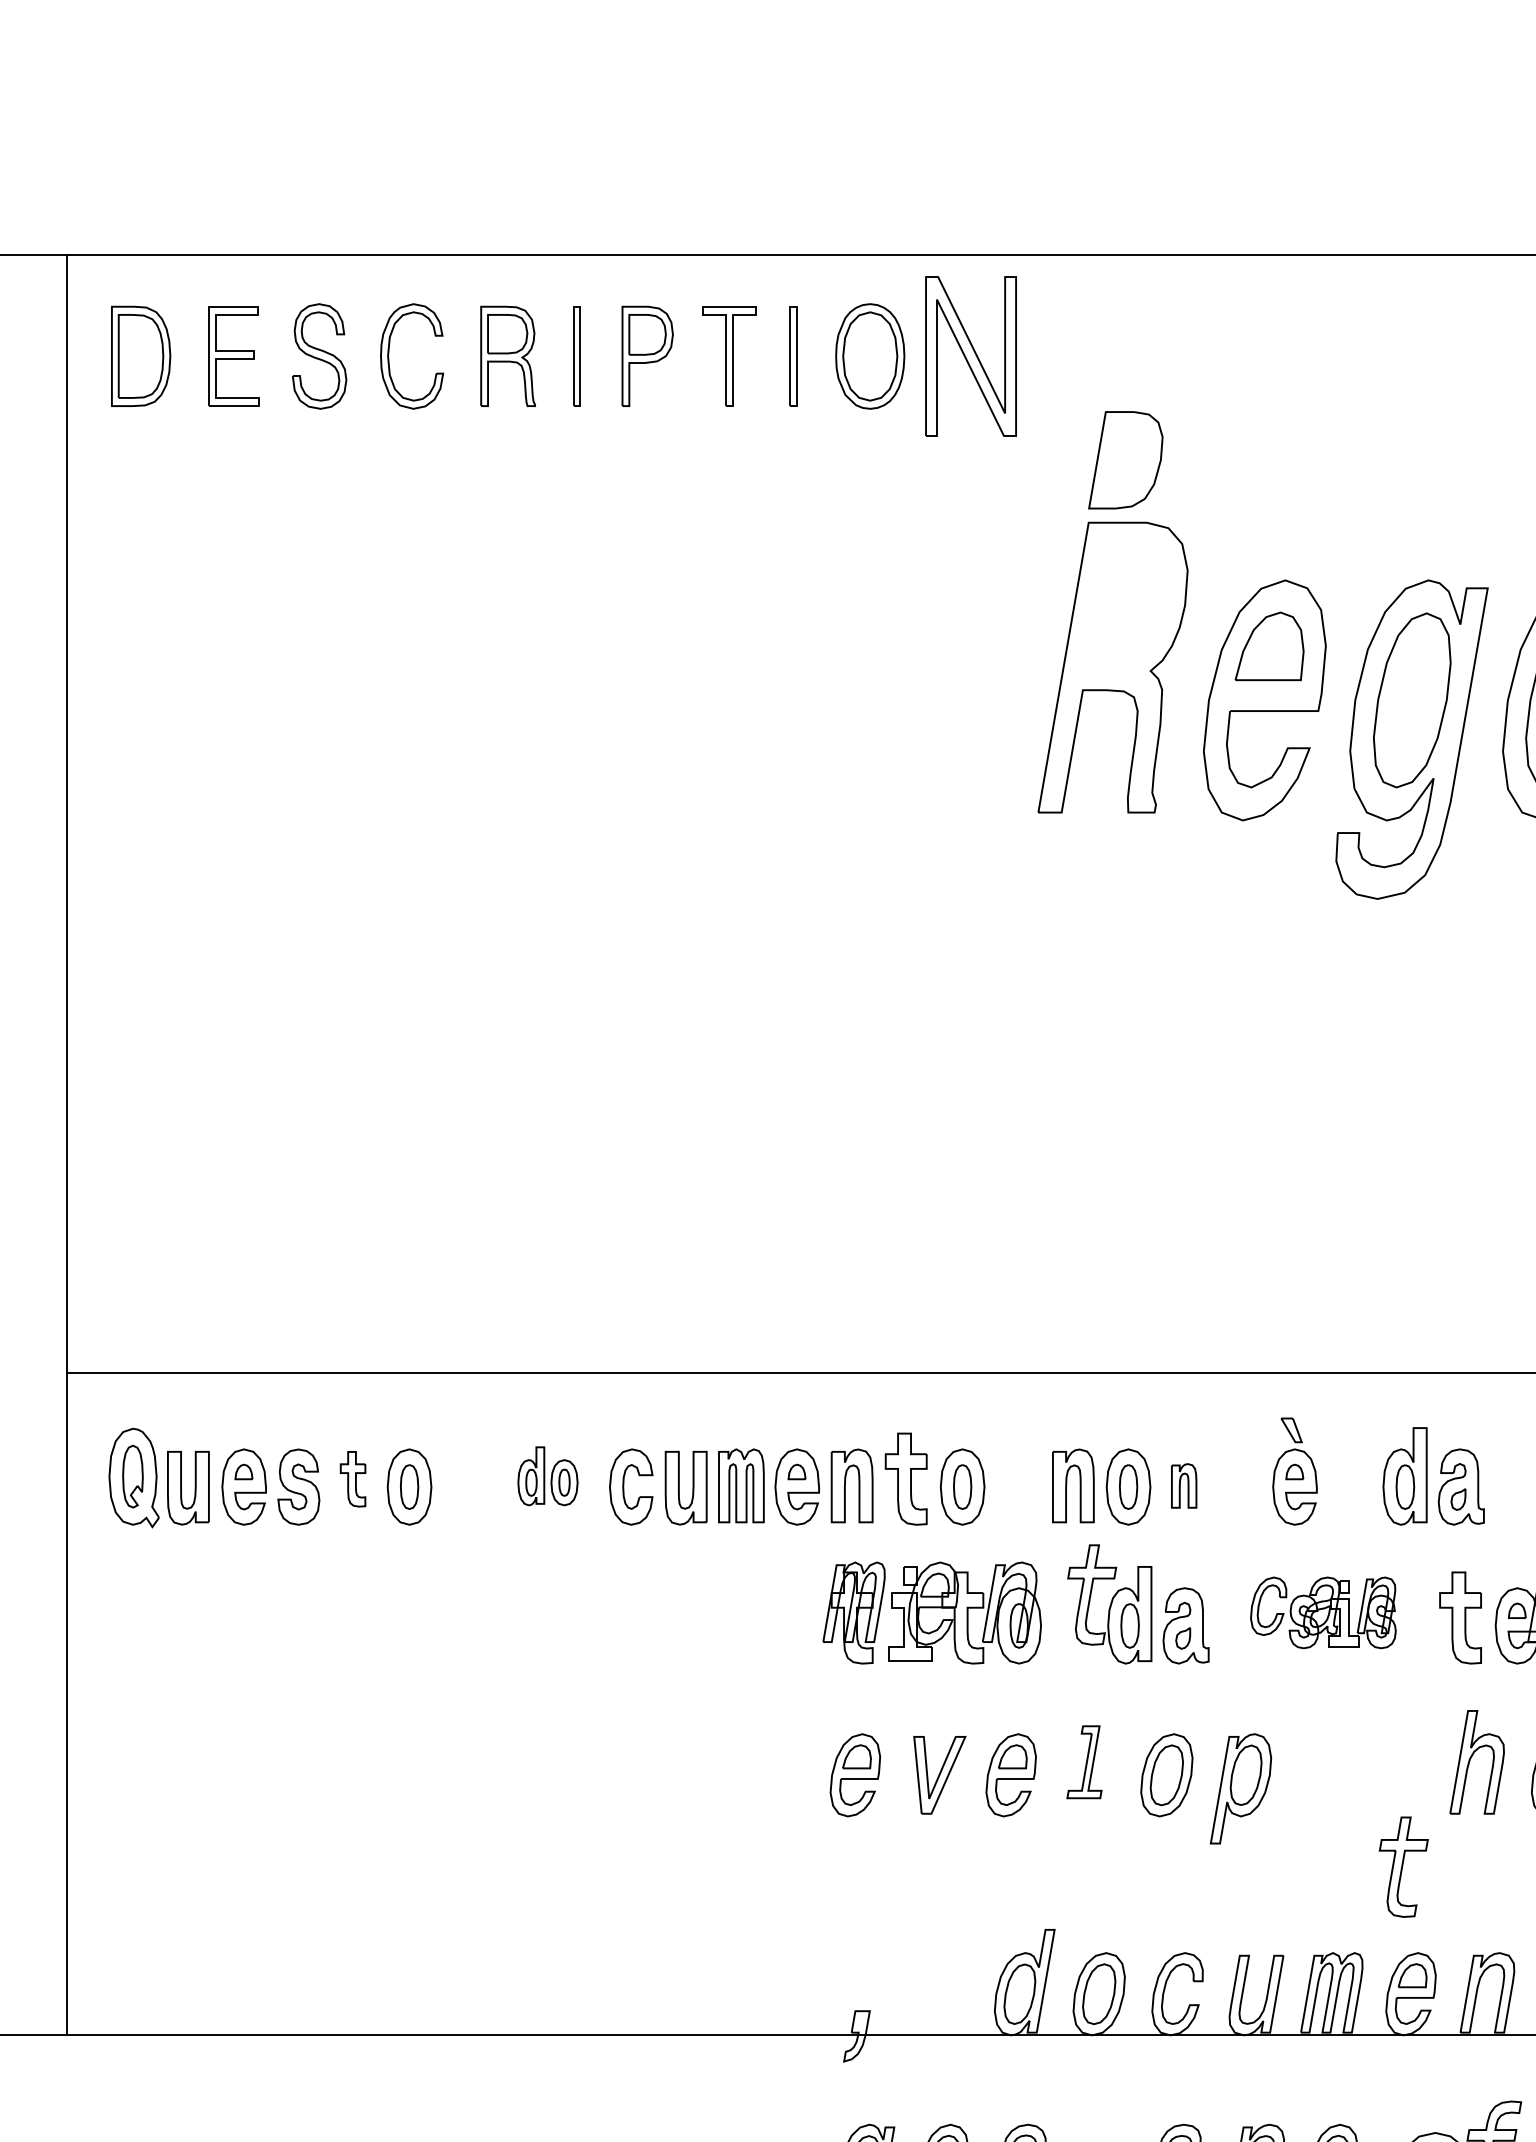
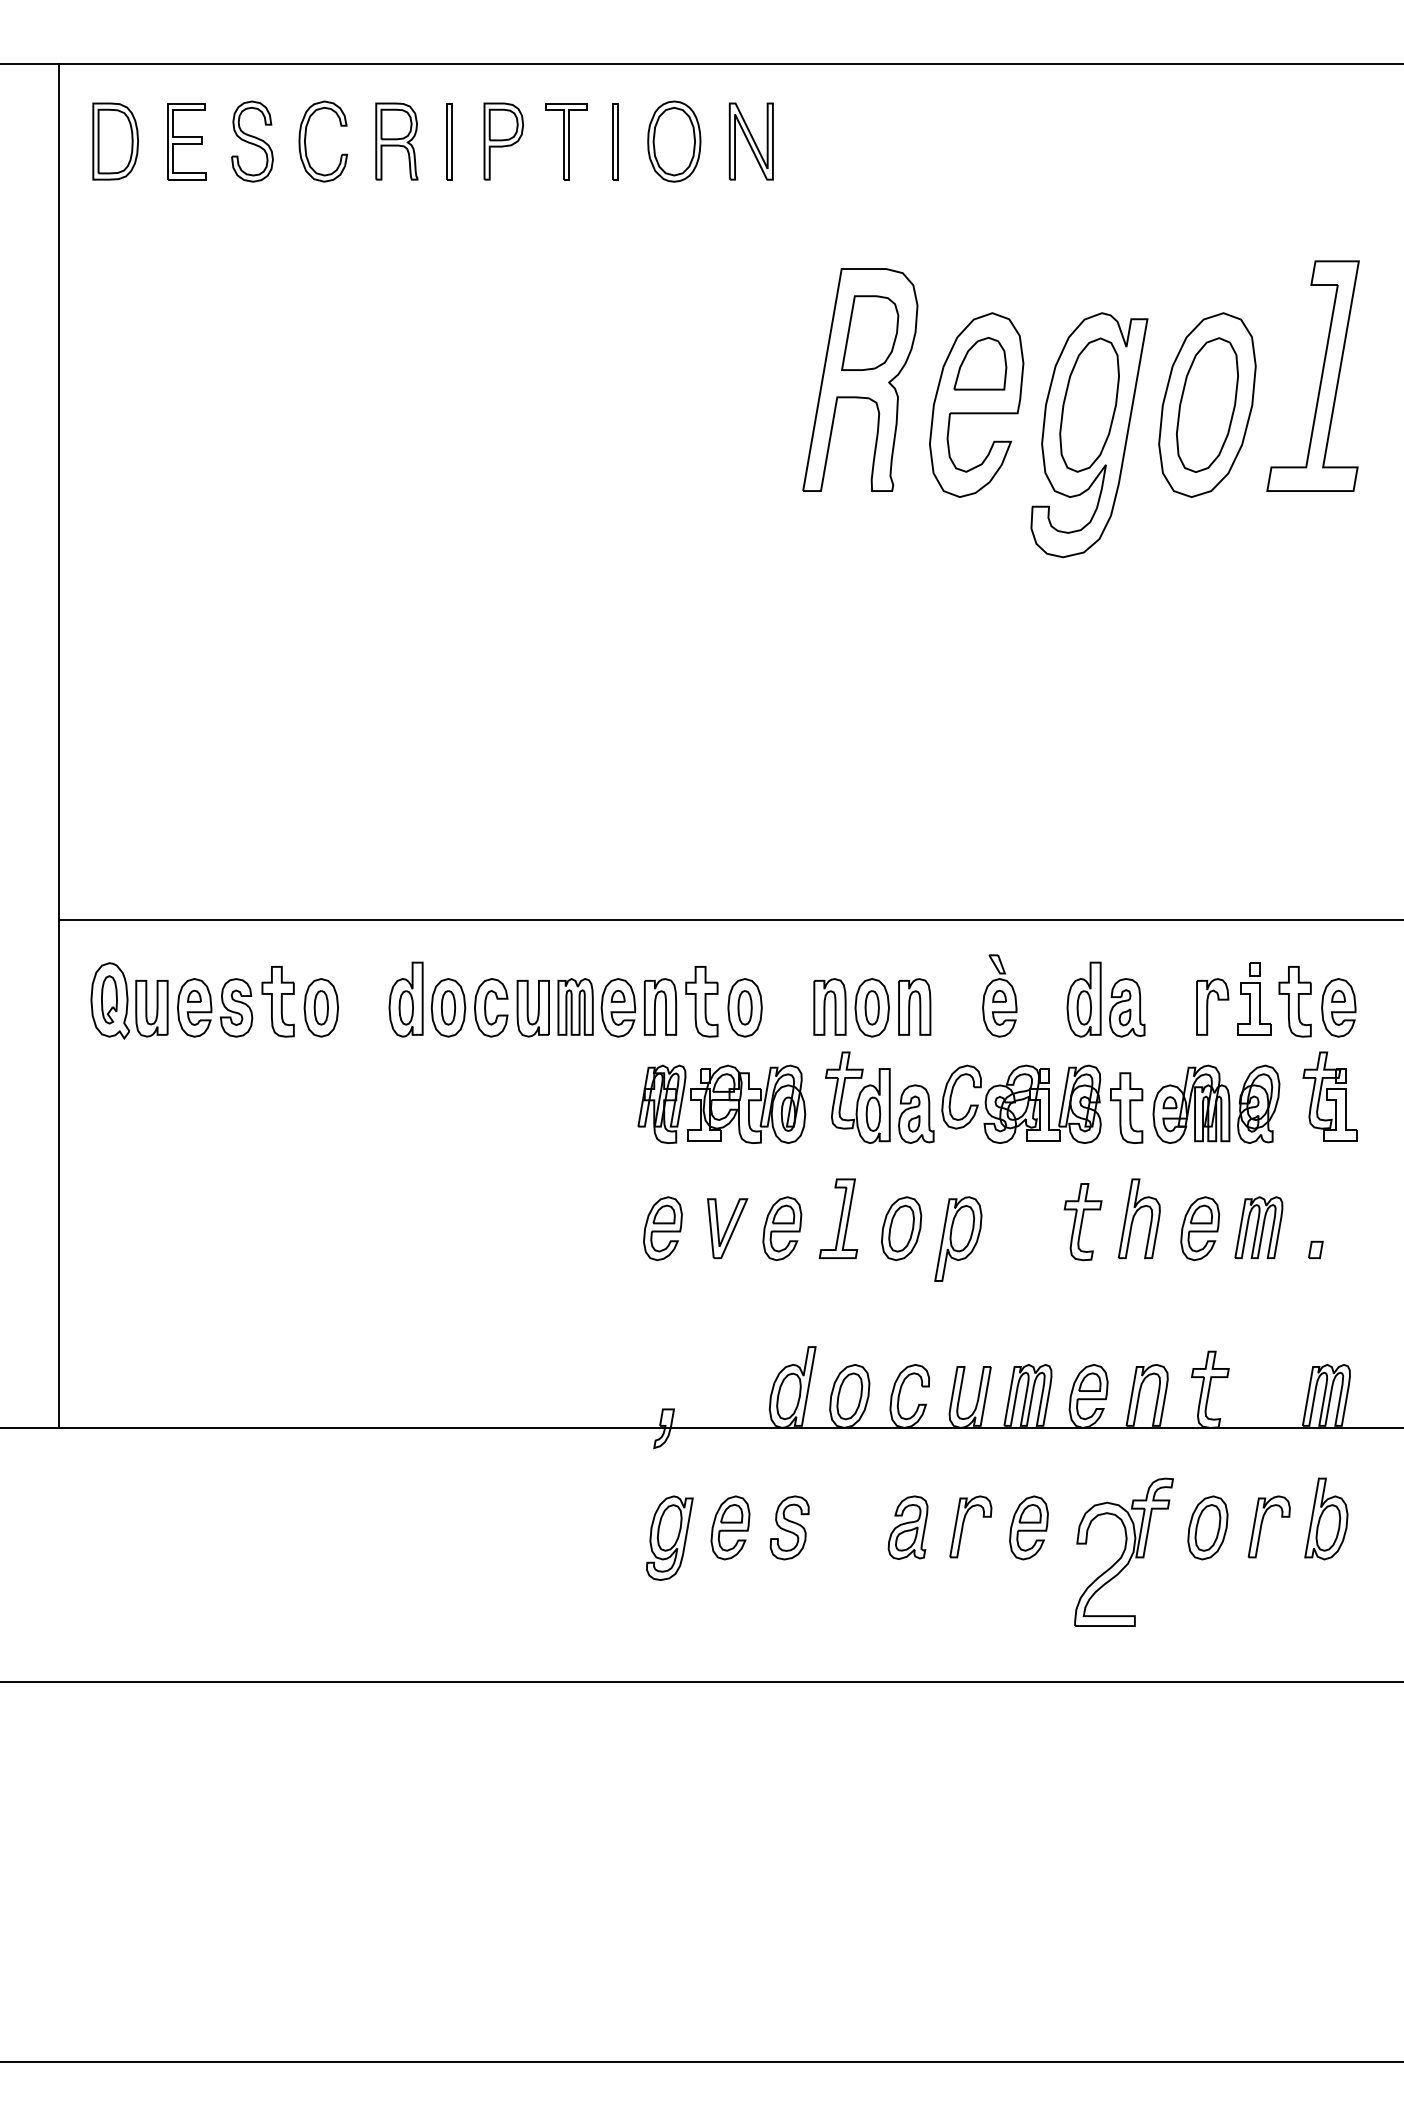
part: (969, 356) -> (750, 141), size x0.62
part: (1126, 459) -> (870, 332), moved
part: (548, 1476) -> (427, 999), size x1.67
part: (352, 1478) -> (277, 1001), size x1.67
part: (1183, 1485) -> (914, 1006), size x1.67
part: (1323, 1611) -> (1021, 1103), size x1.43
part: (1084, 1762) -> (838, 1218), size x1.43
part: (1402, 1867) -> (1082, 1222), moved

